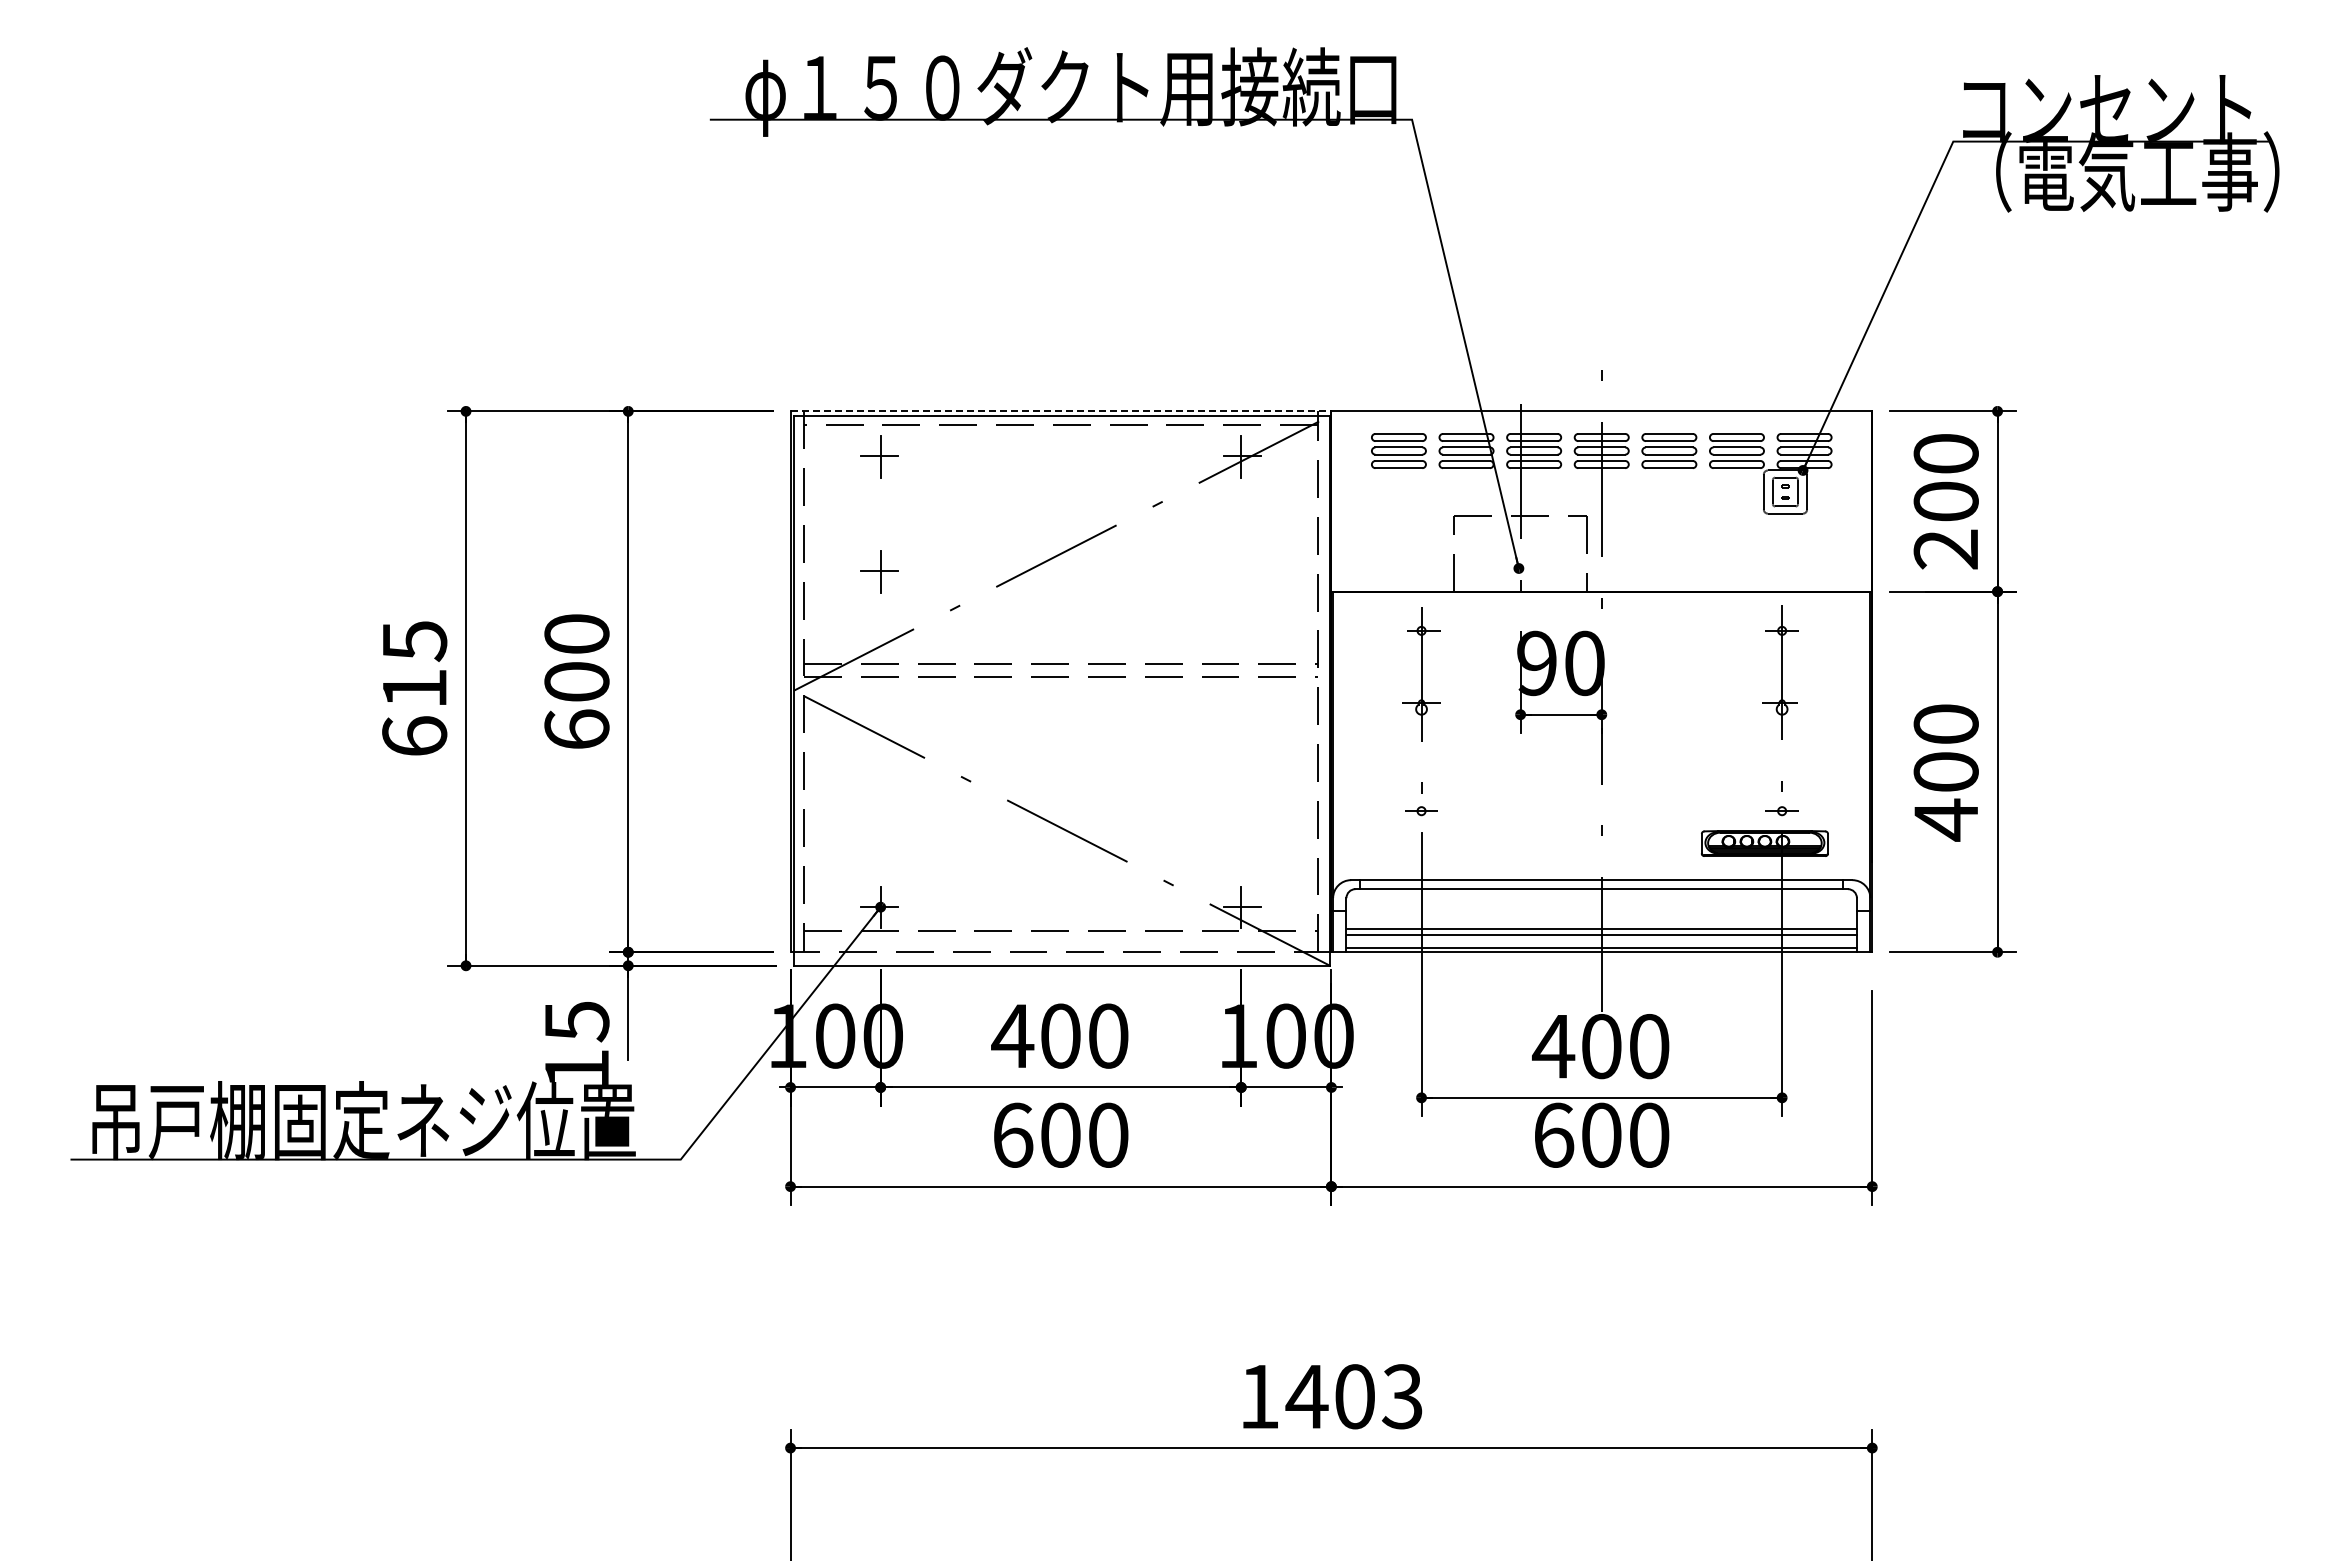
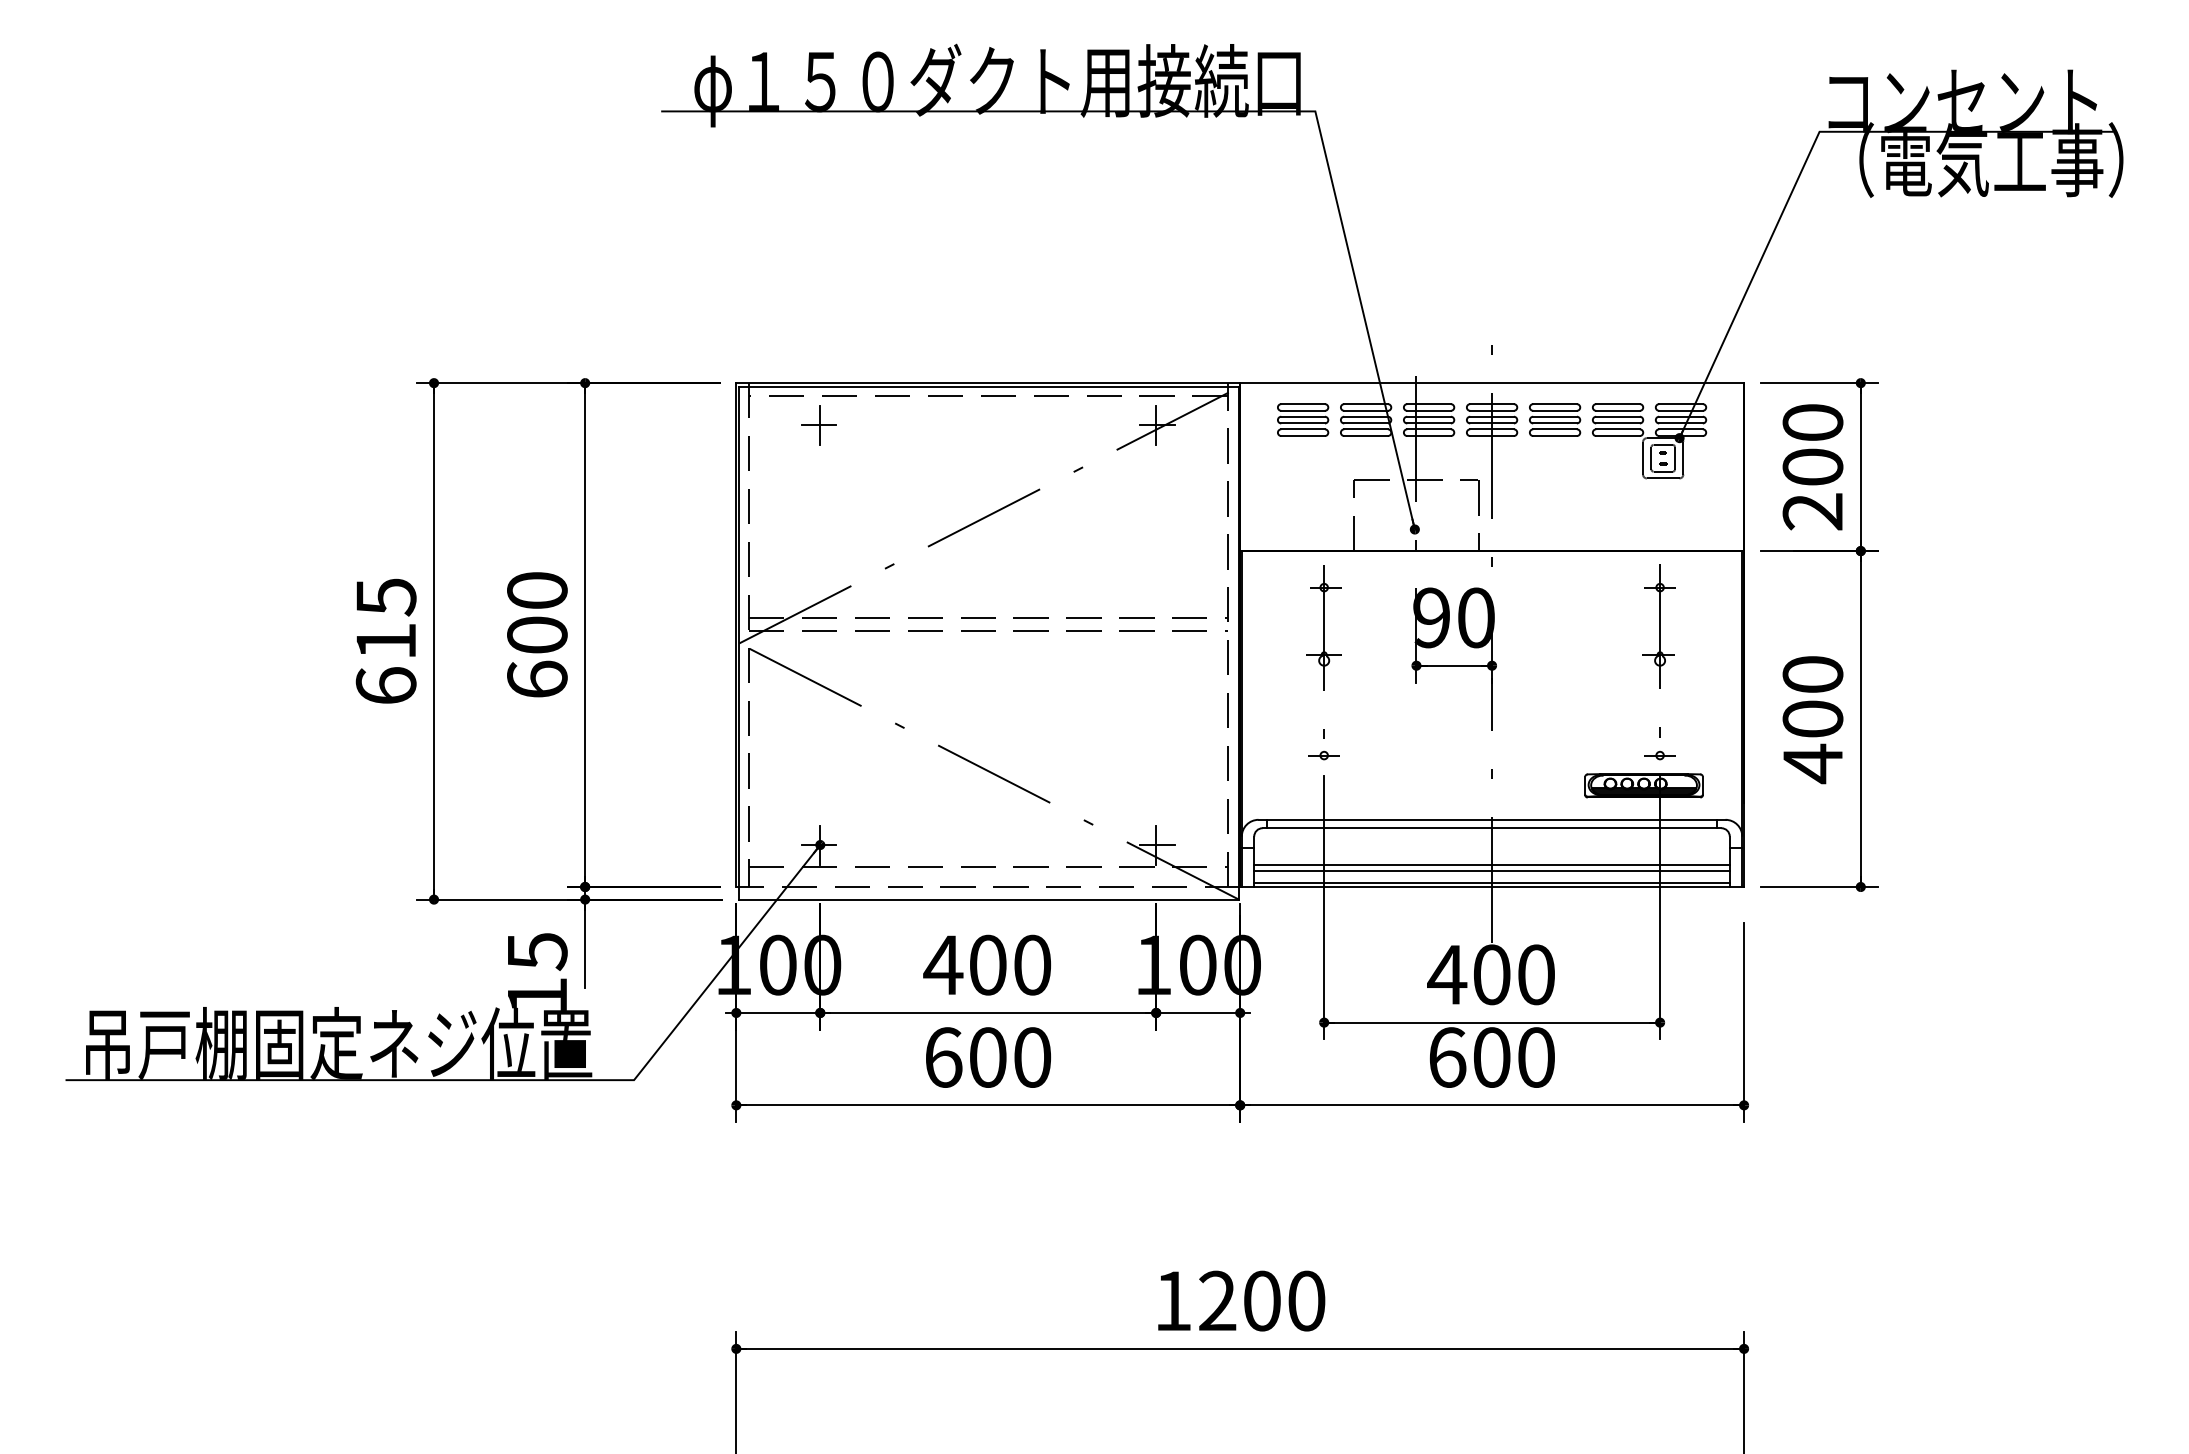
line: (1061, 411) -> (988, 383), dashed -> solid
part: (879, 571) -> (819, 532), removed
text: (1353, 1396) -> (1260, 1300), 1403 -> 1200

